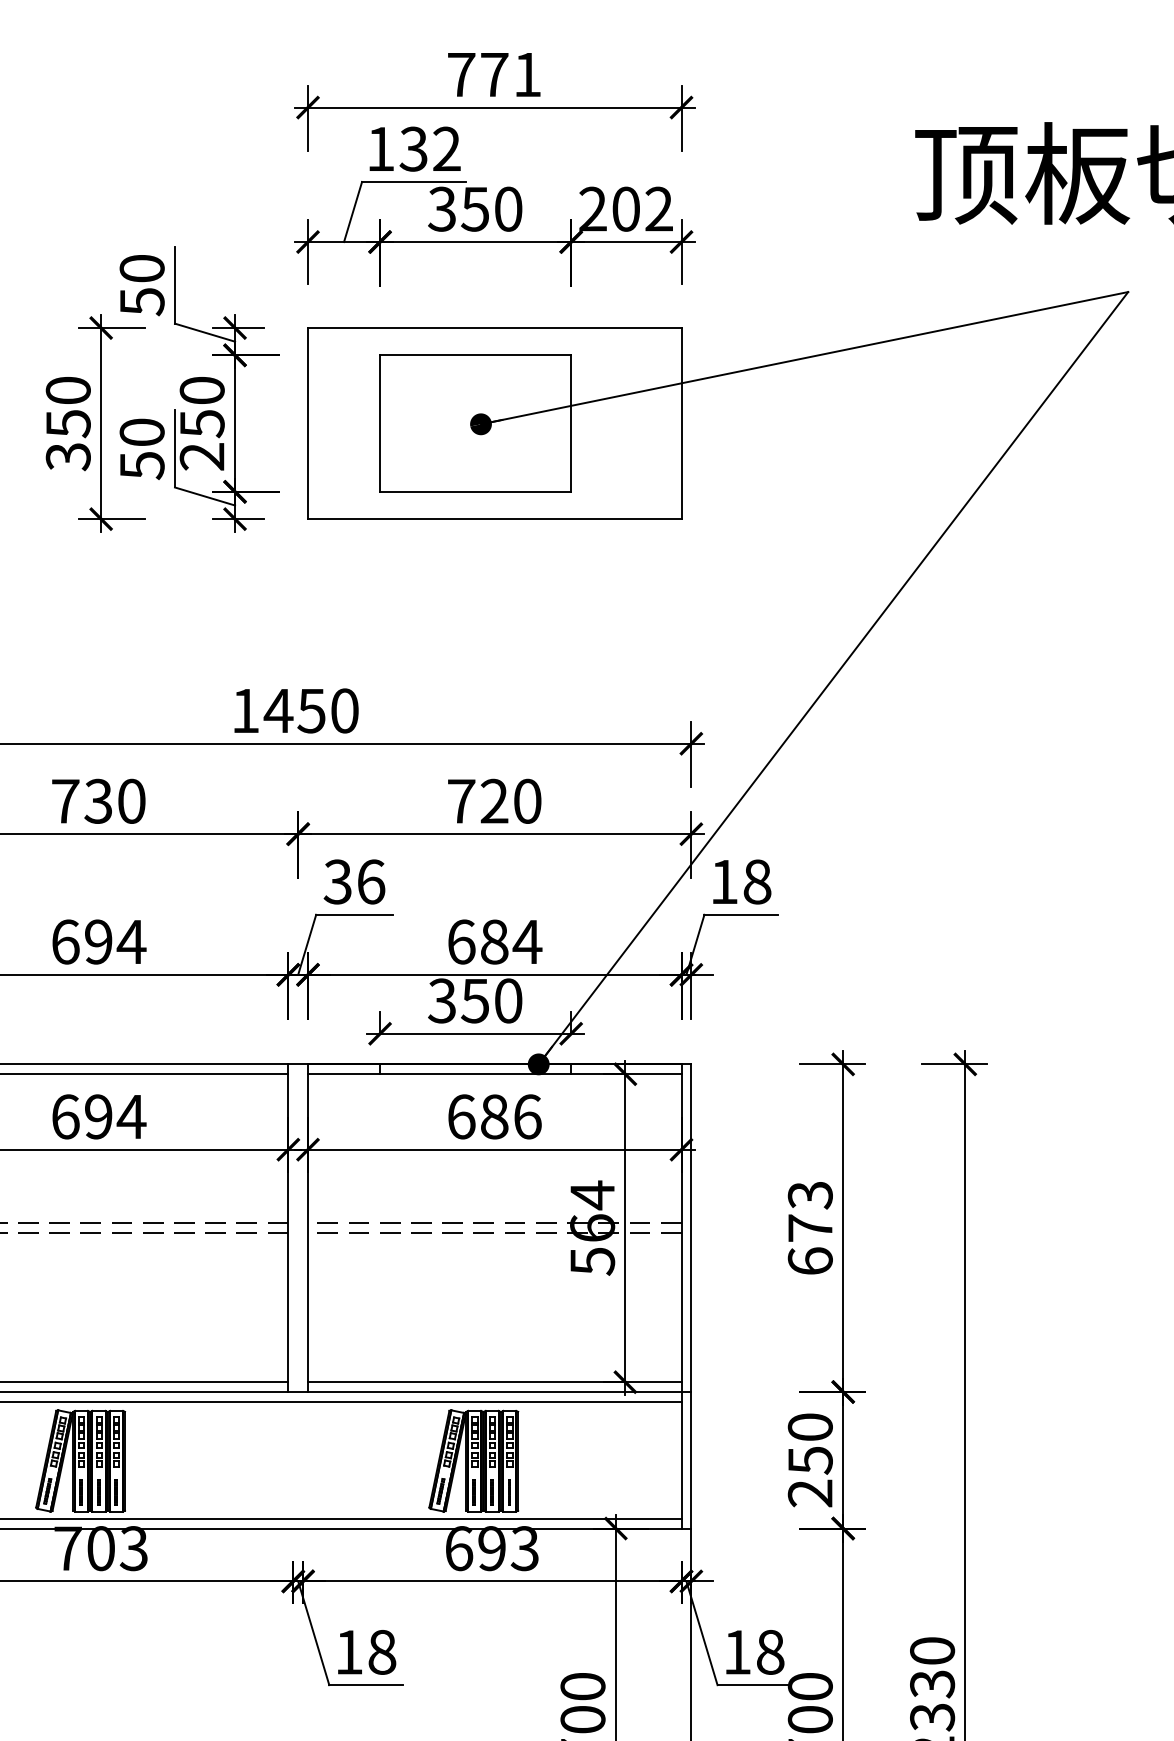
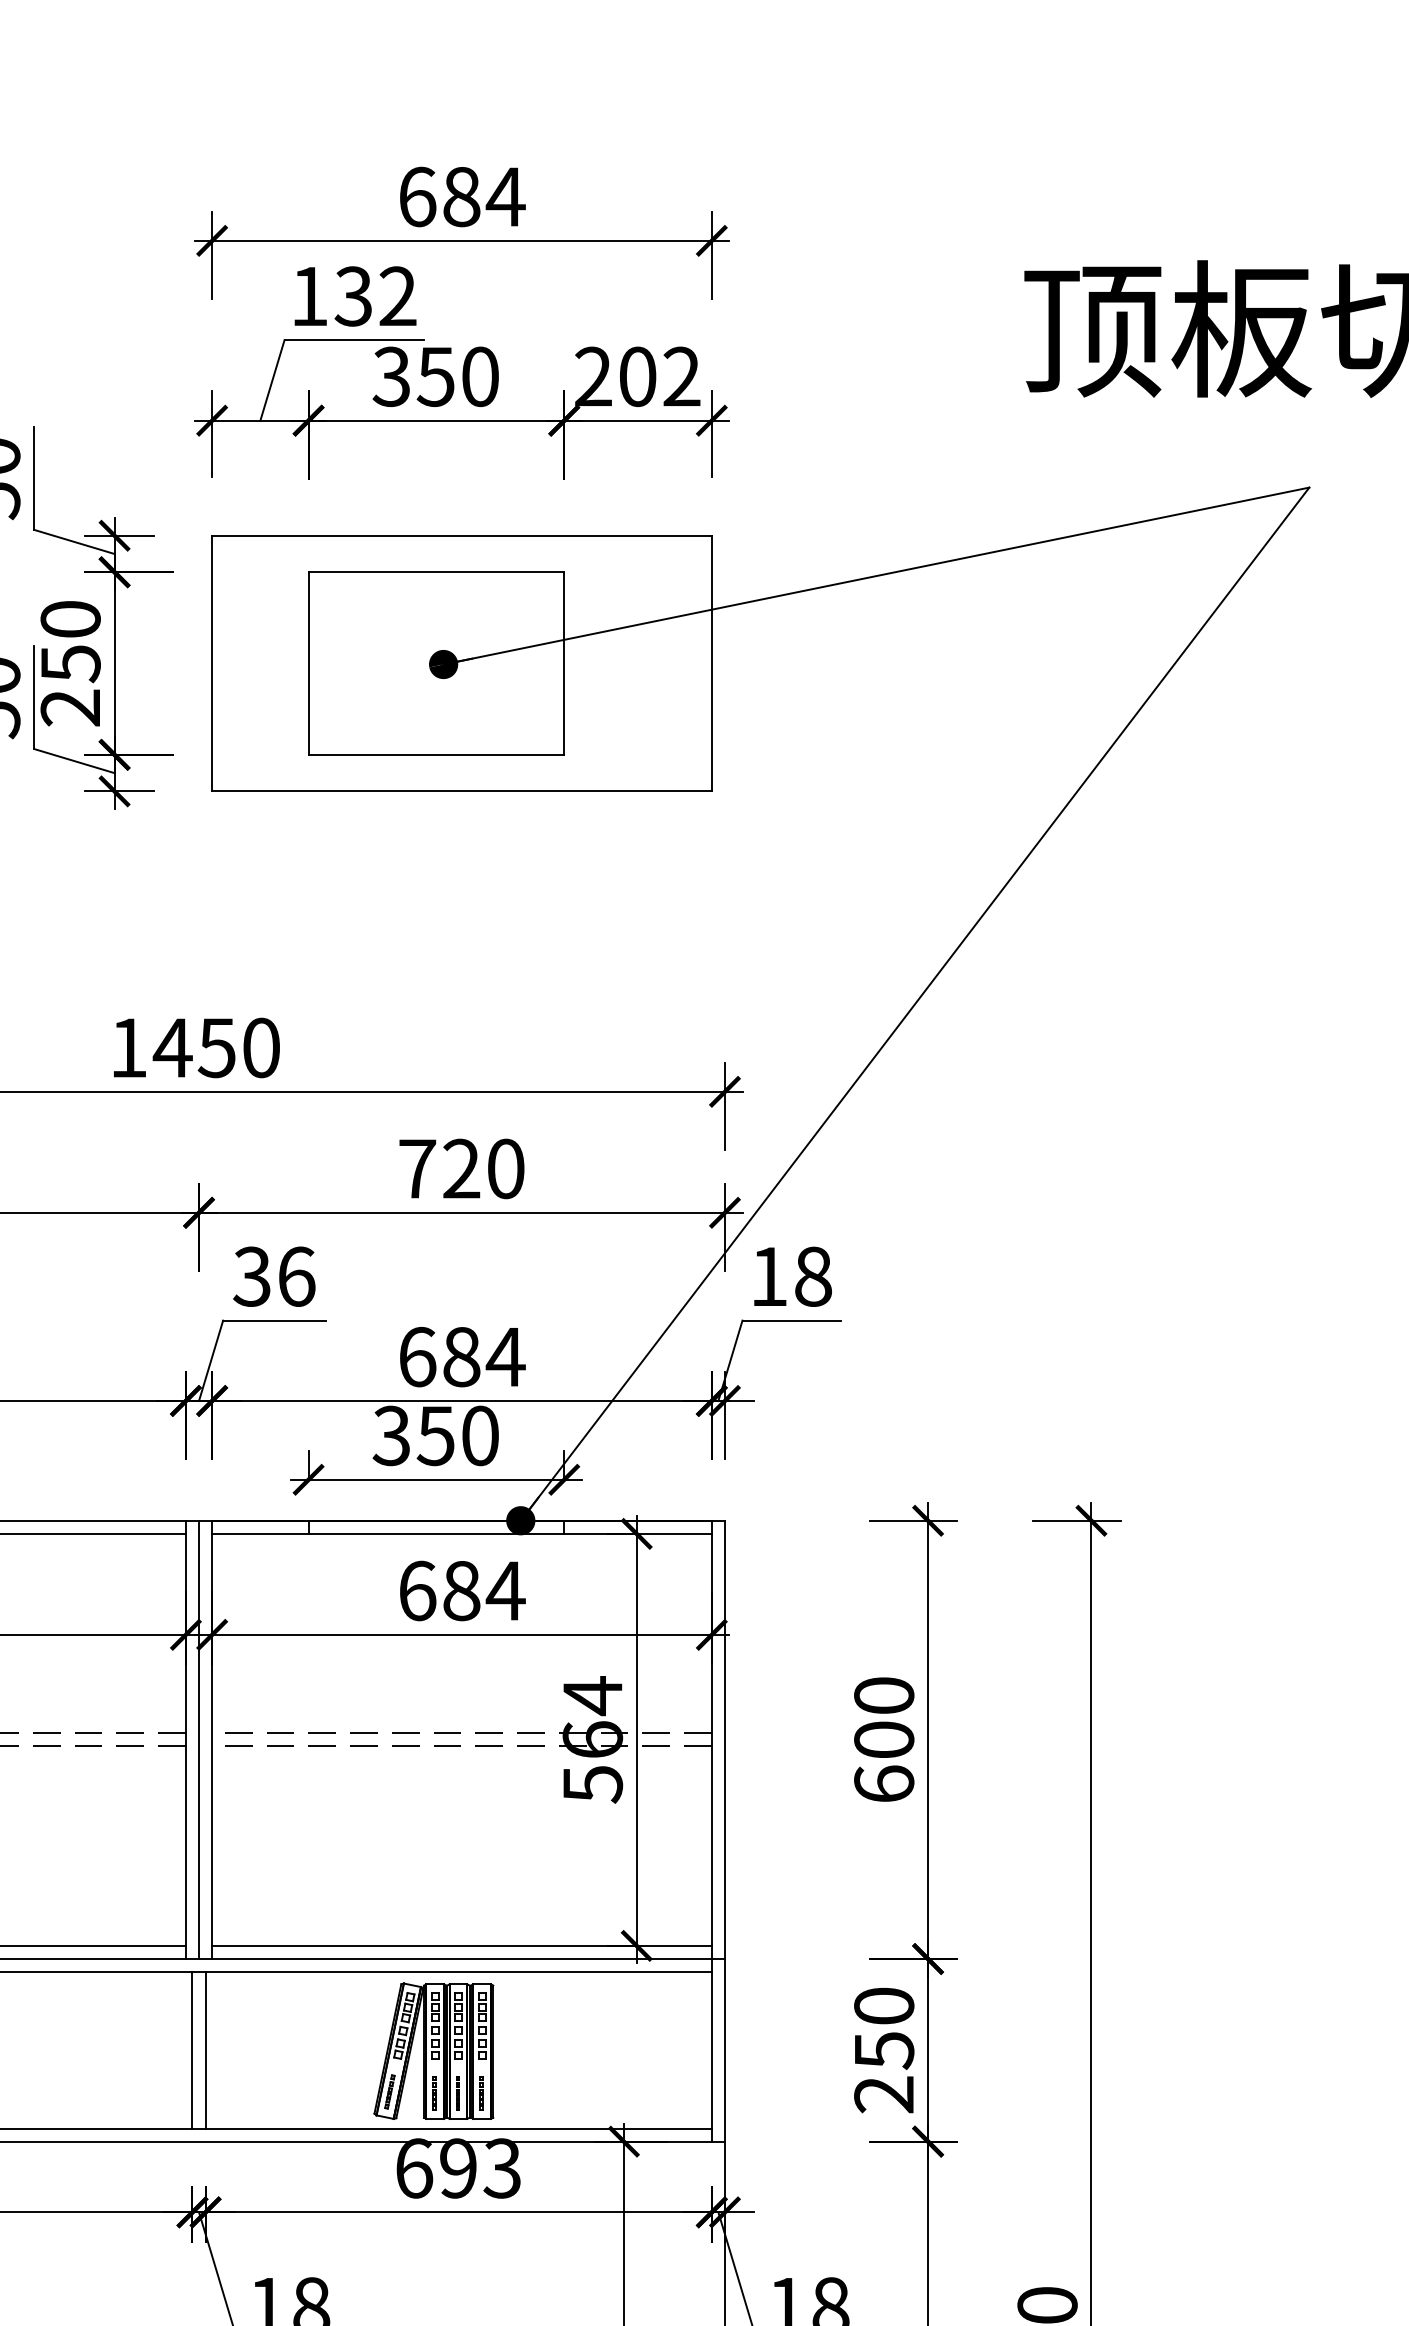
text: (495, 74) -> (462, 196), 771 -> 684
text: (527, 1116) -> (505, 1590), 686 -> 684
text: (809, 1211) -> (883, 1717), 673 -> 600
line: (298, 1228) -> (199, 1740), added
line: (293, 1459) -> (192, 2049), added
line: (303, 1459) -> (206, 2049), added

